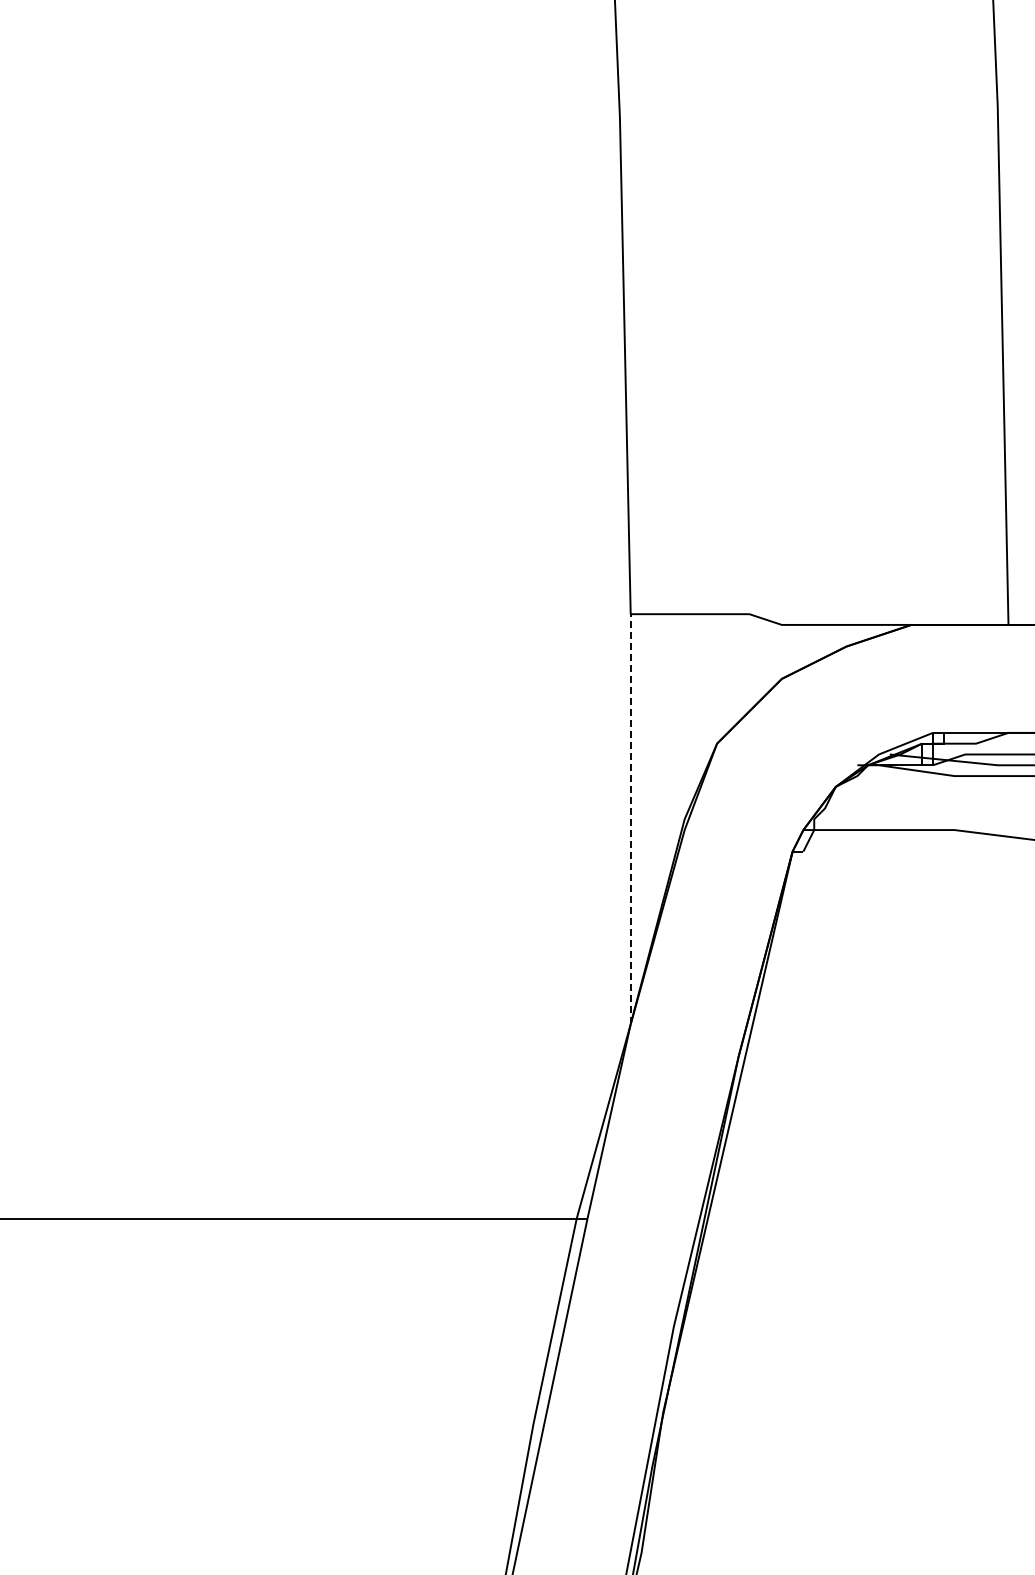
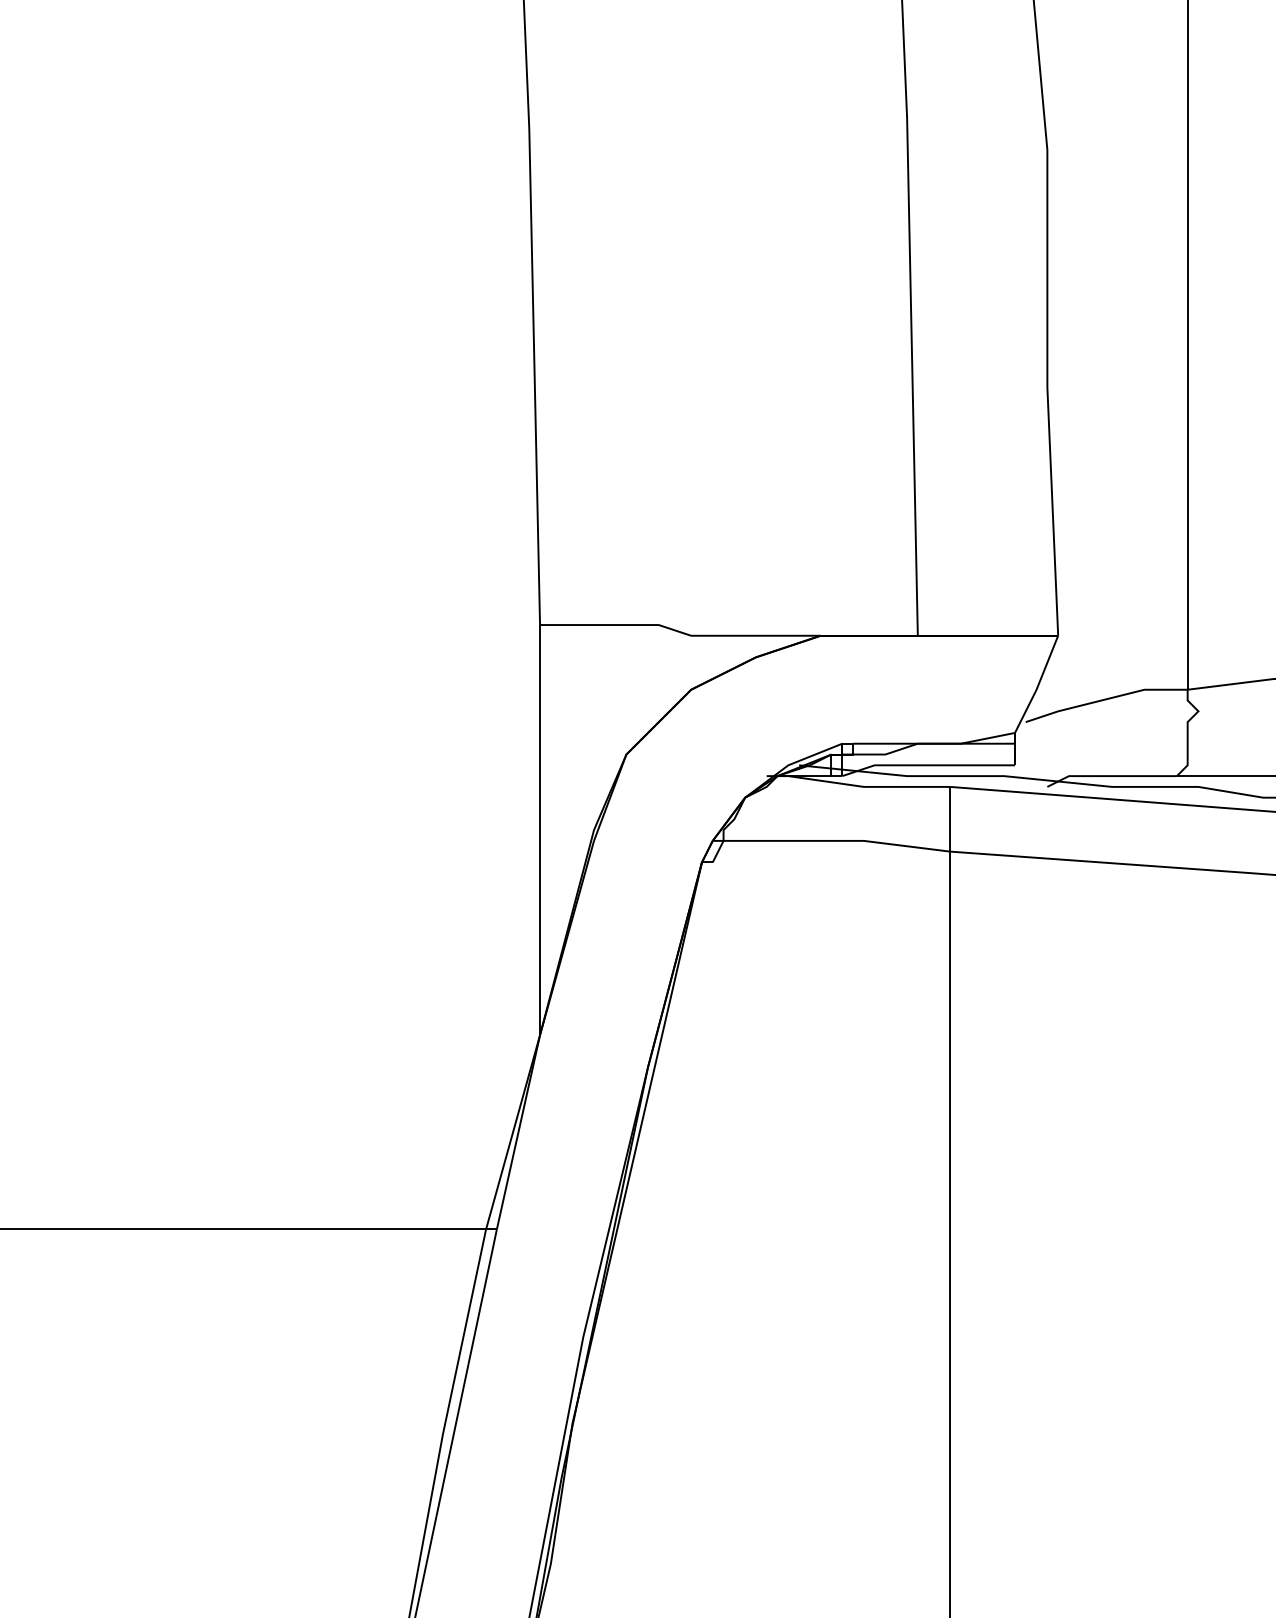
line: (631, 818) -> (540, 829), dashed -> solid

